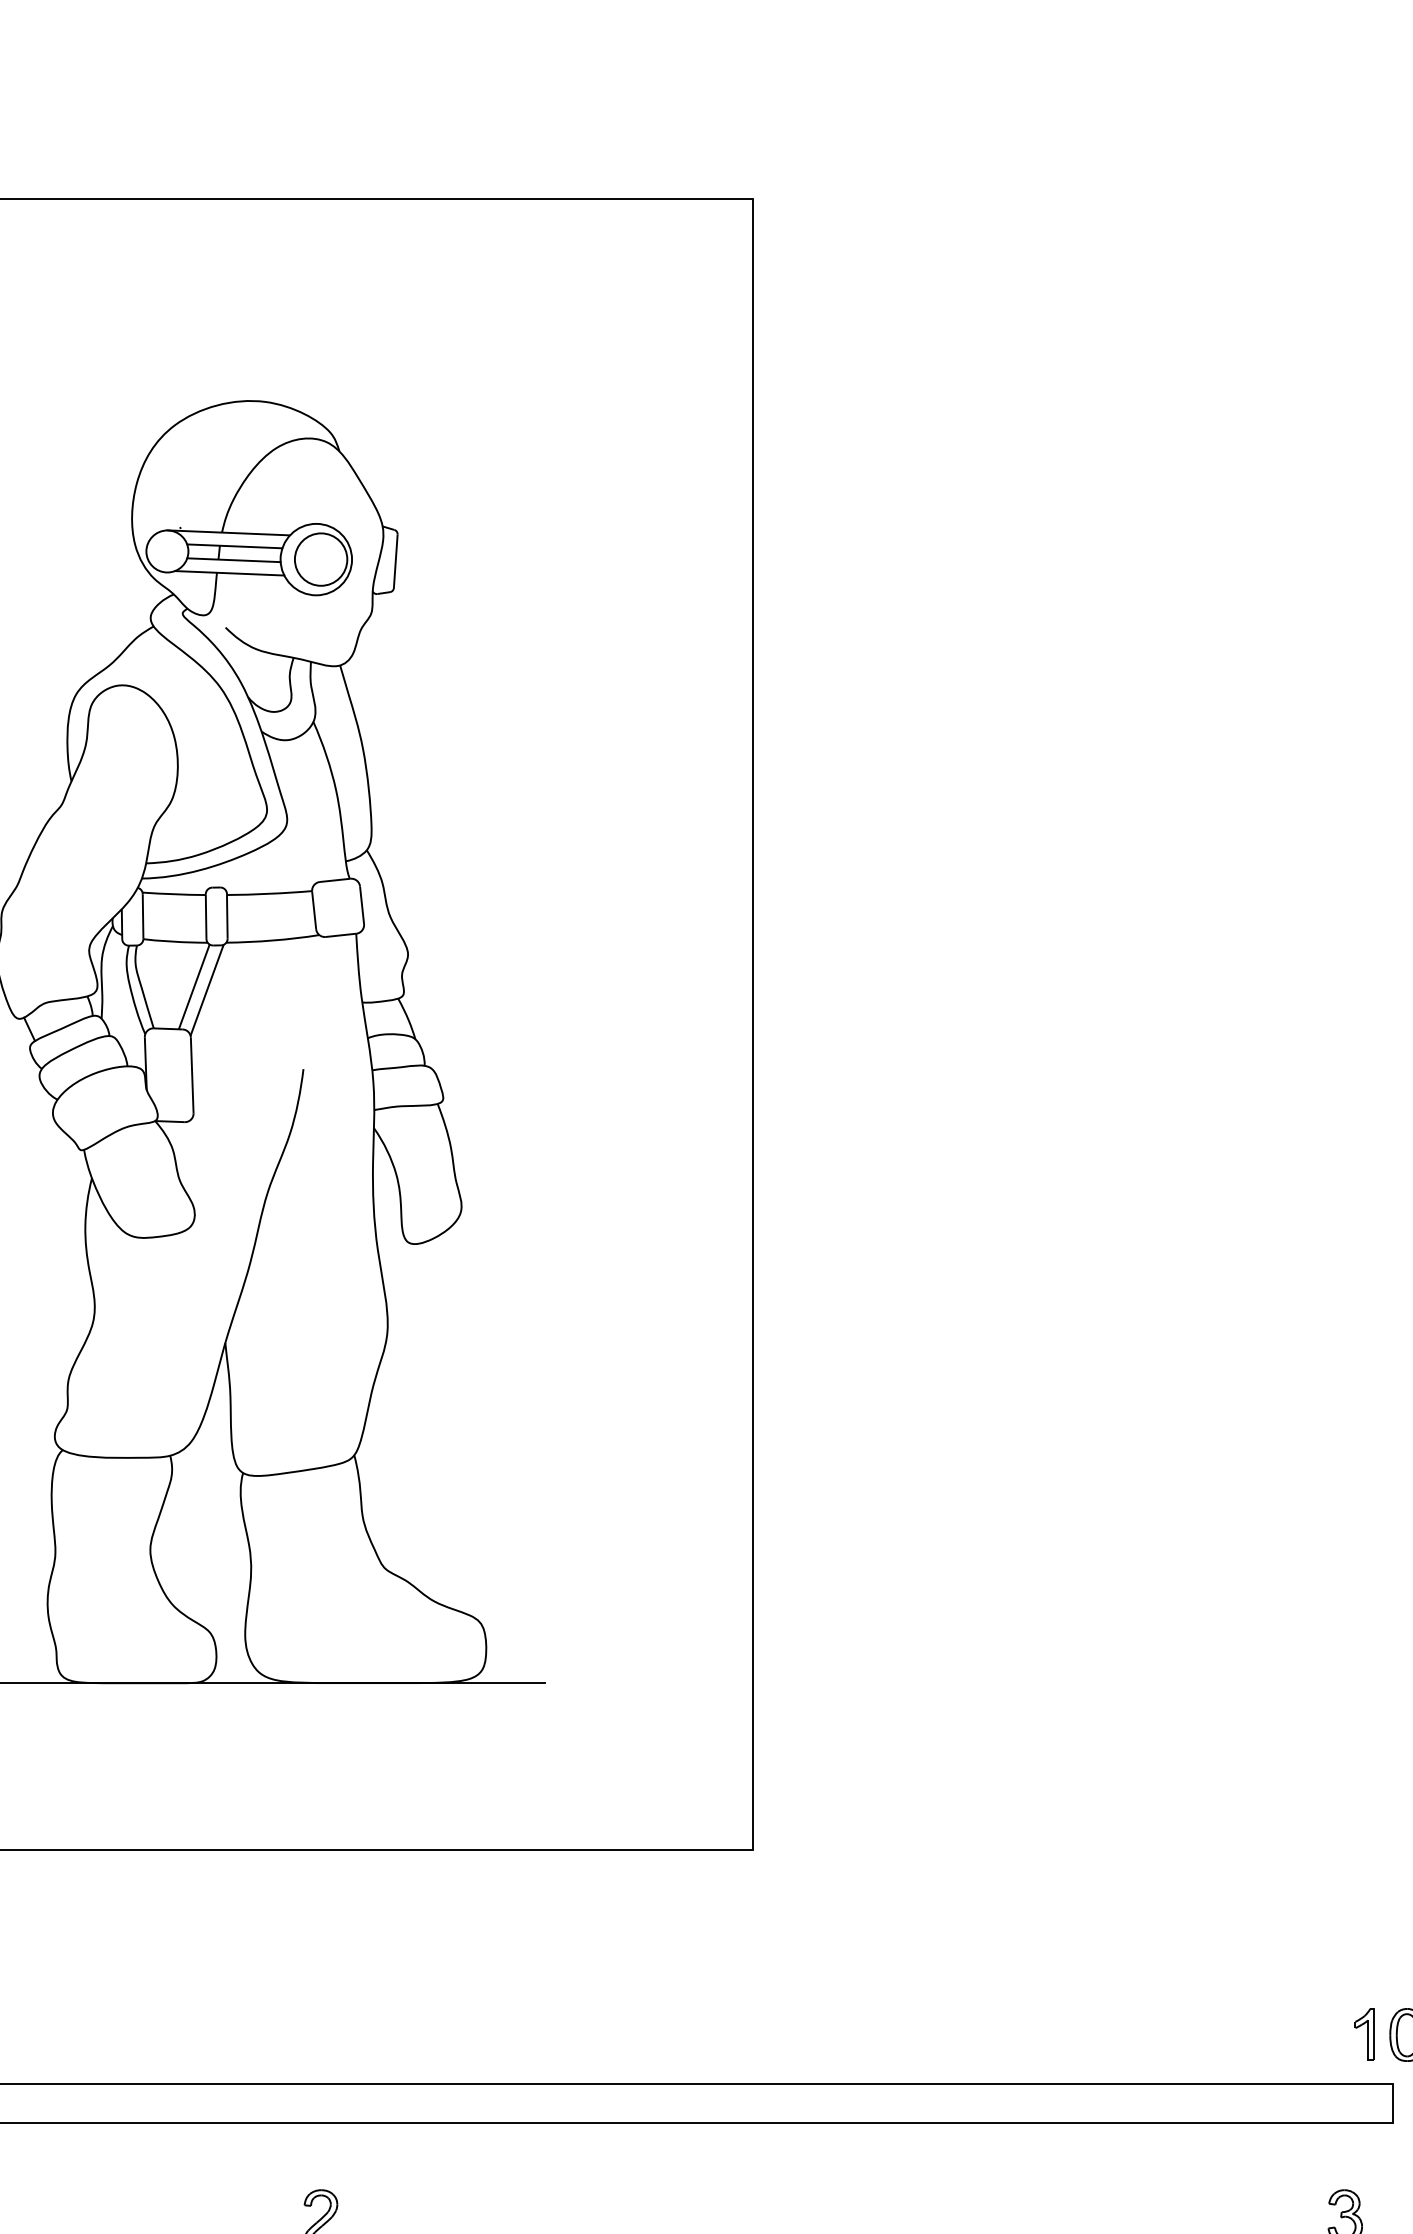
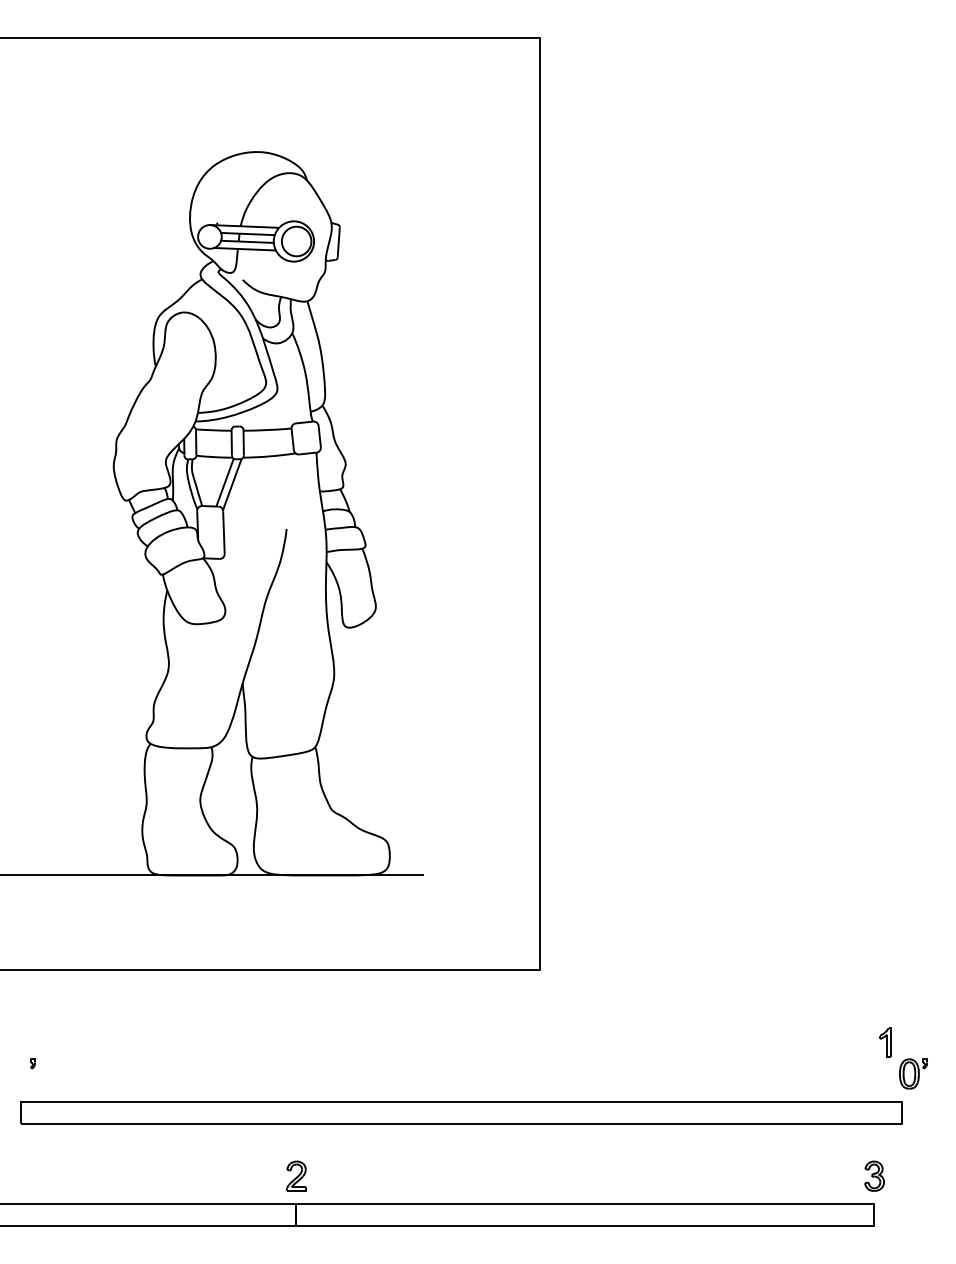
part: (1364, 2034) -> (885, 1042), moved

